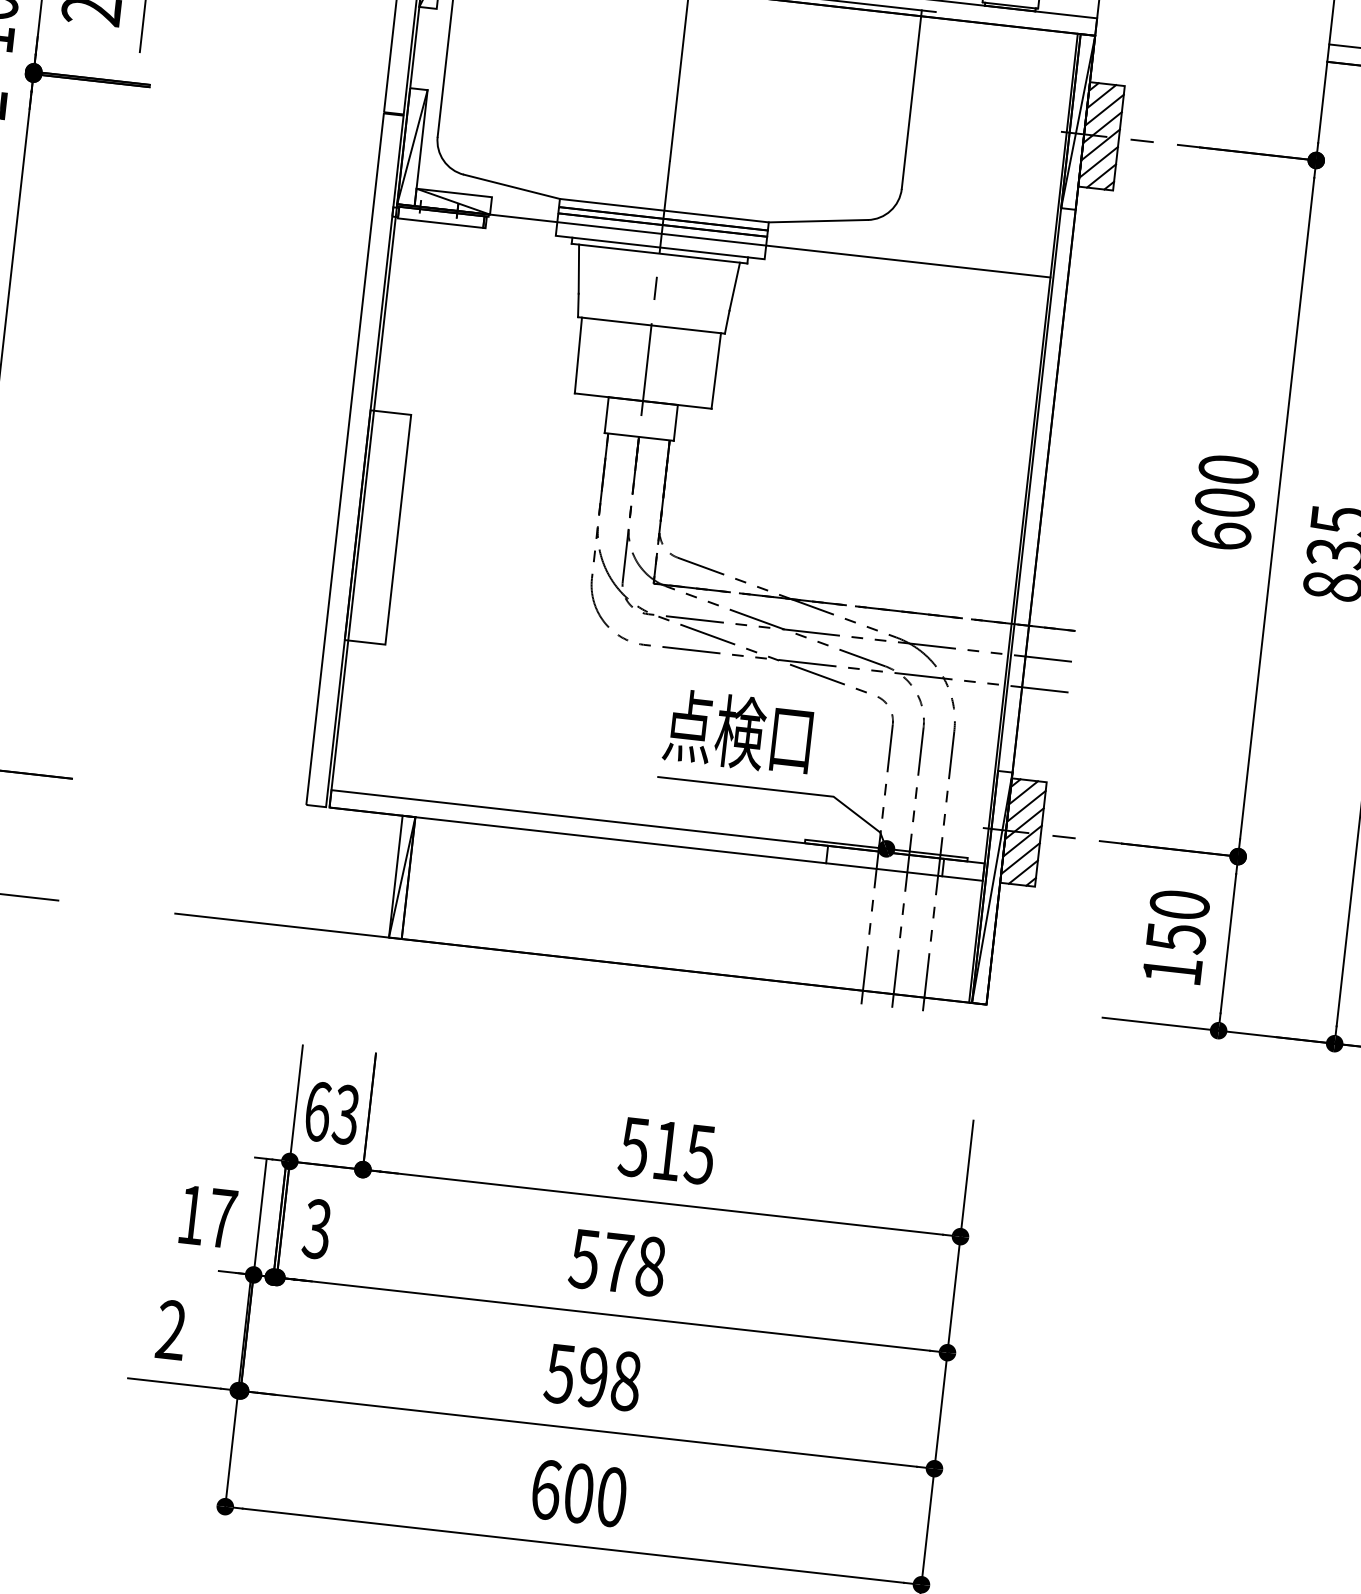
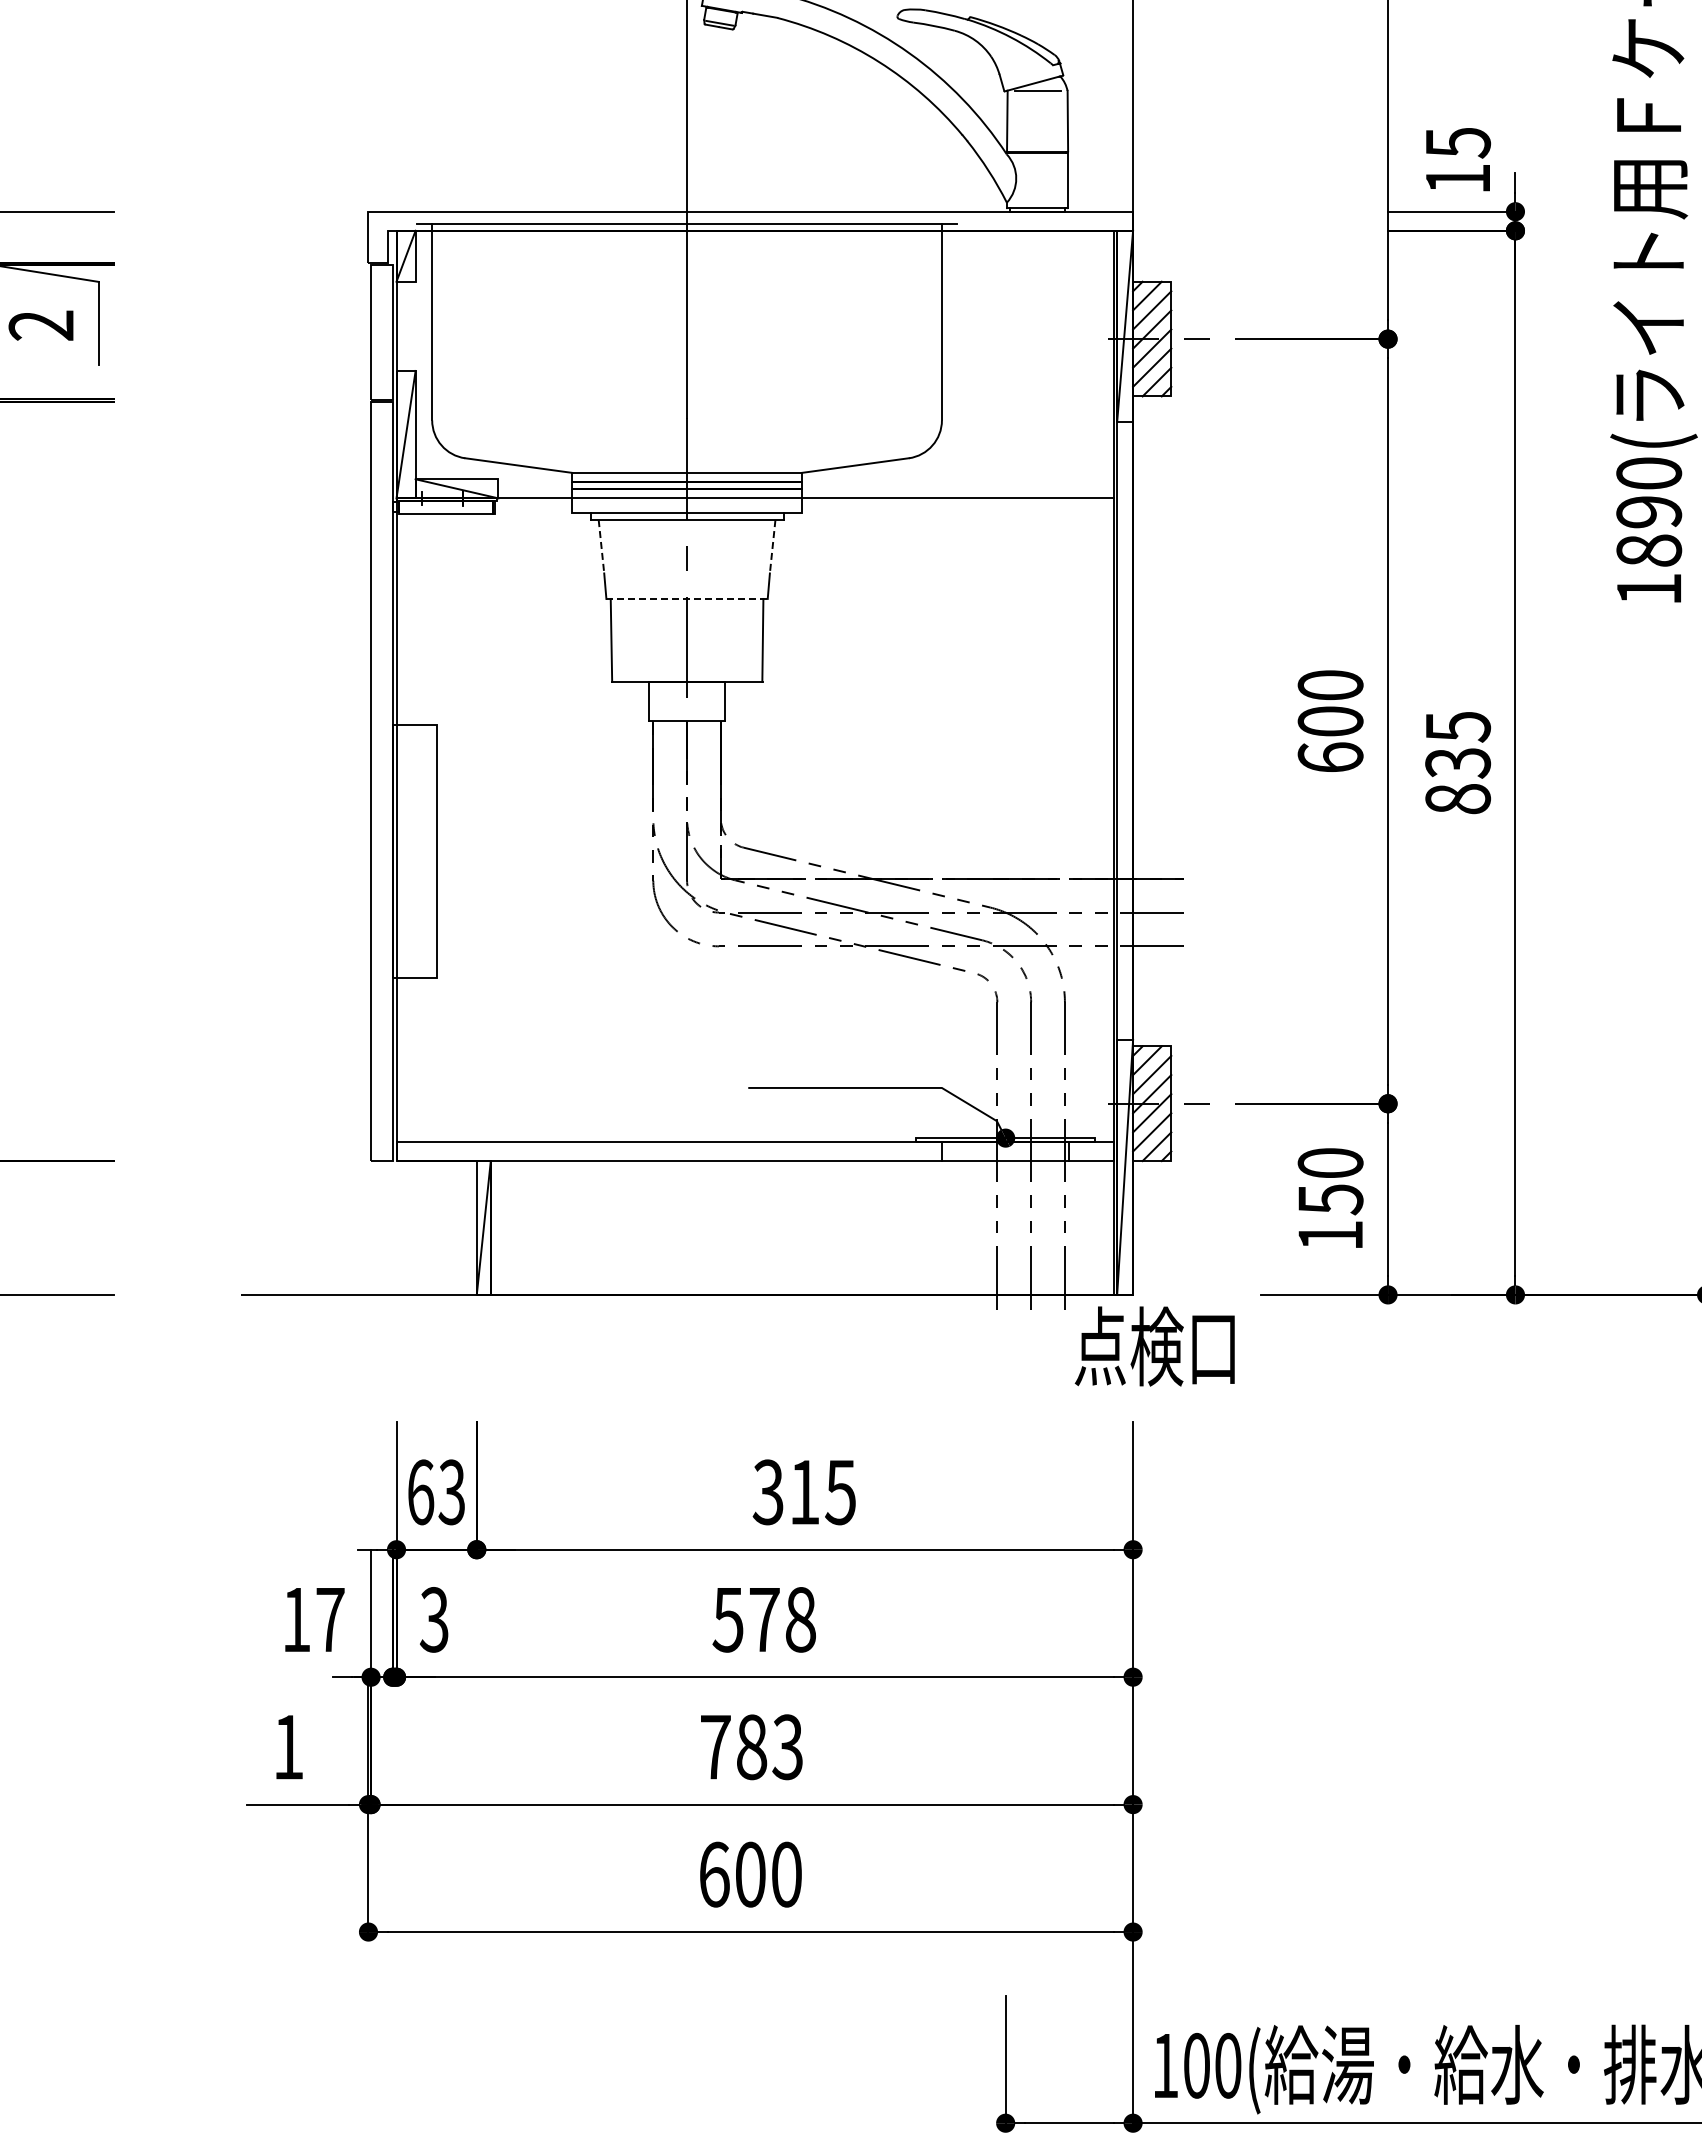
line: (578, 268) -> (601, 546), solid -> dashed
line: (734, 286) -> (772, 546), solid -> dashed
line: (651, 325) -> (687, 598), solid -> dashed
text: (738, 732) -> (1154, 1346), moved
text: (633, 1146) -> (767, 1491), 515 -> 315
text: (171, 1329) -> (288, 1746), 2 -> 1
text: (592, 1377) -> (751, 1747), 598 -> 783

